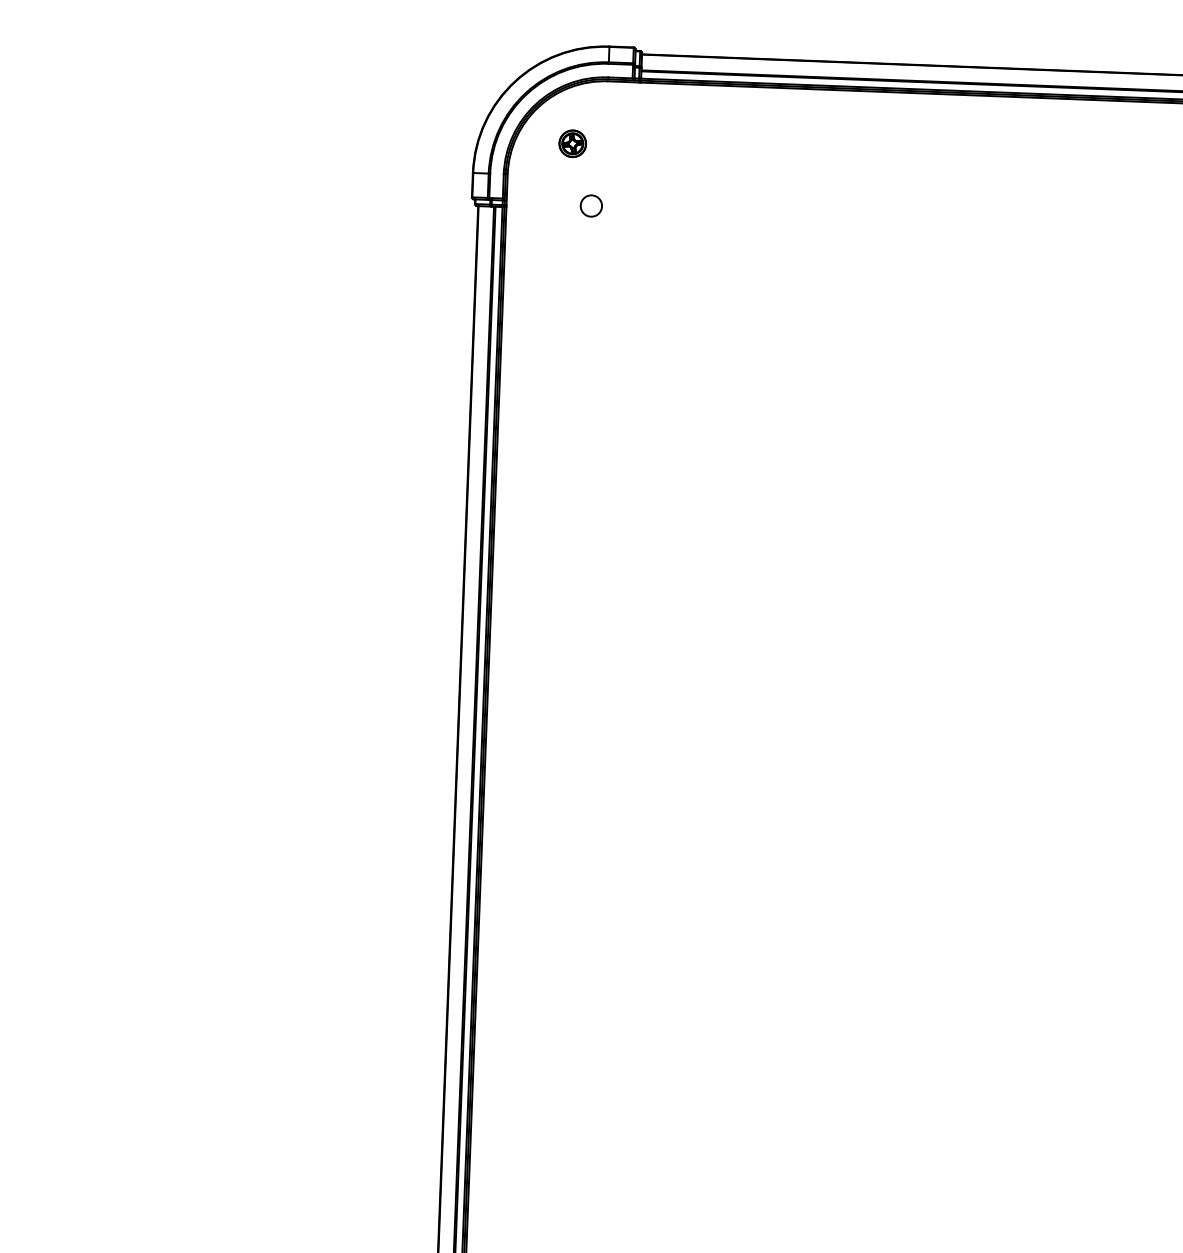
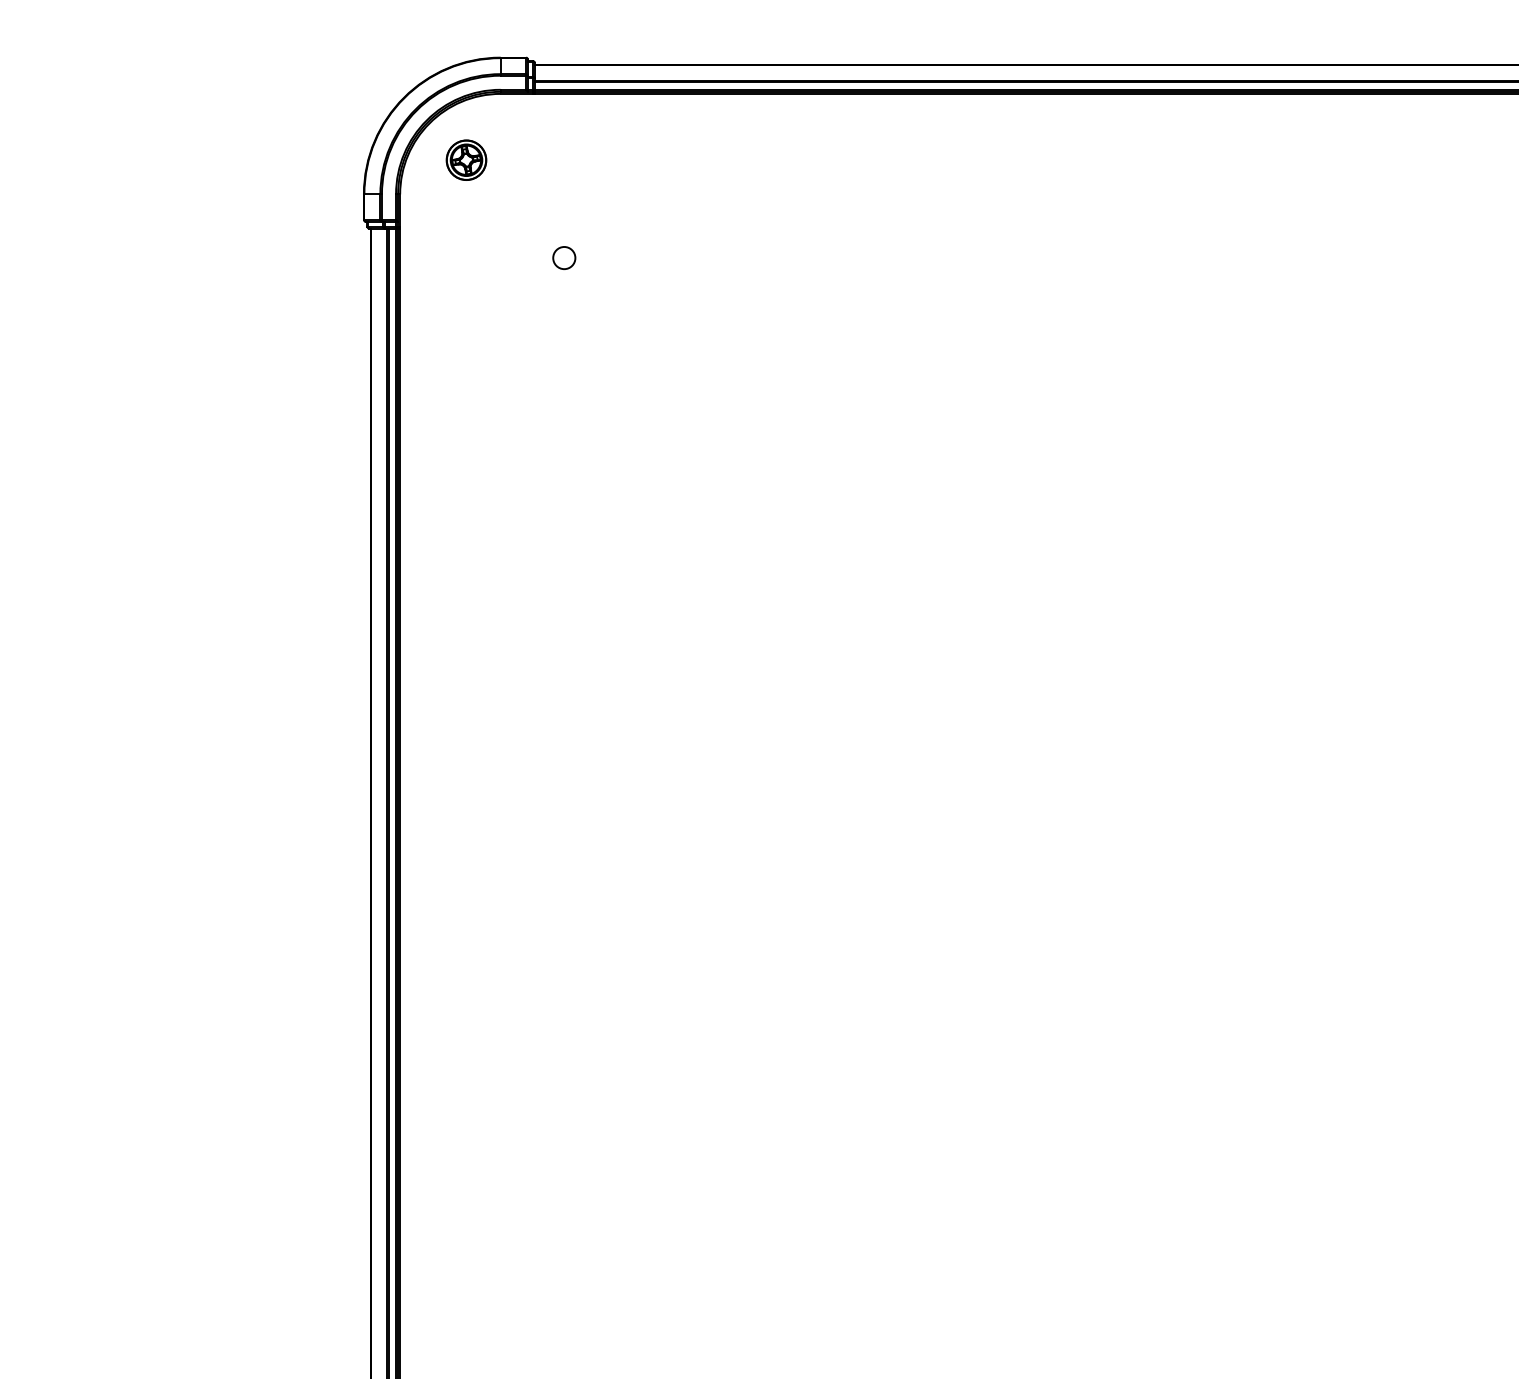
part: (572, 143) -> (466, 159), size x1.43
circle: (591, 205) -> (564, 257), moved

